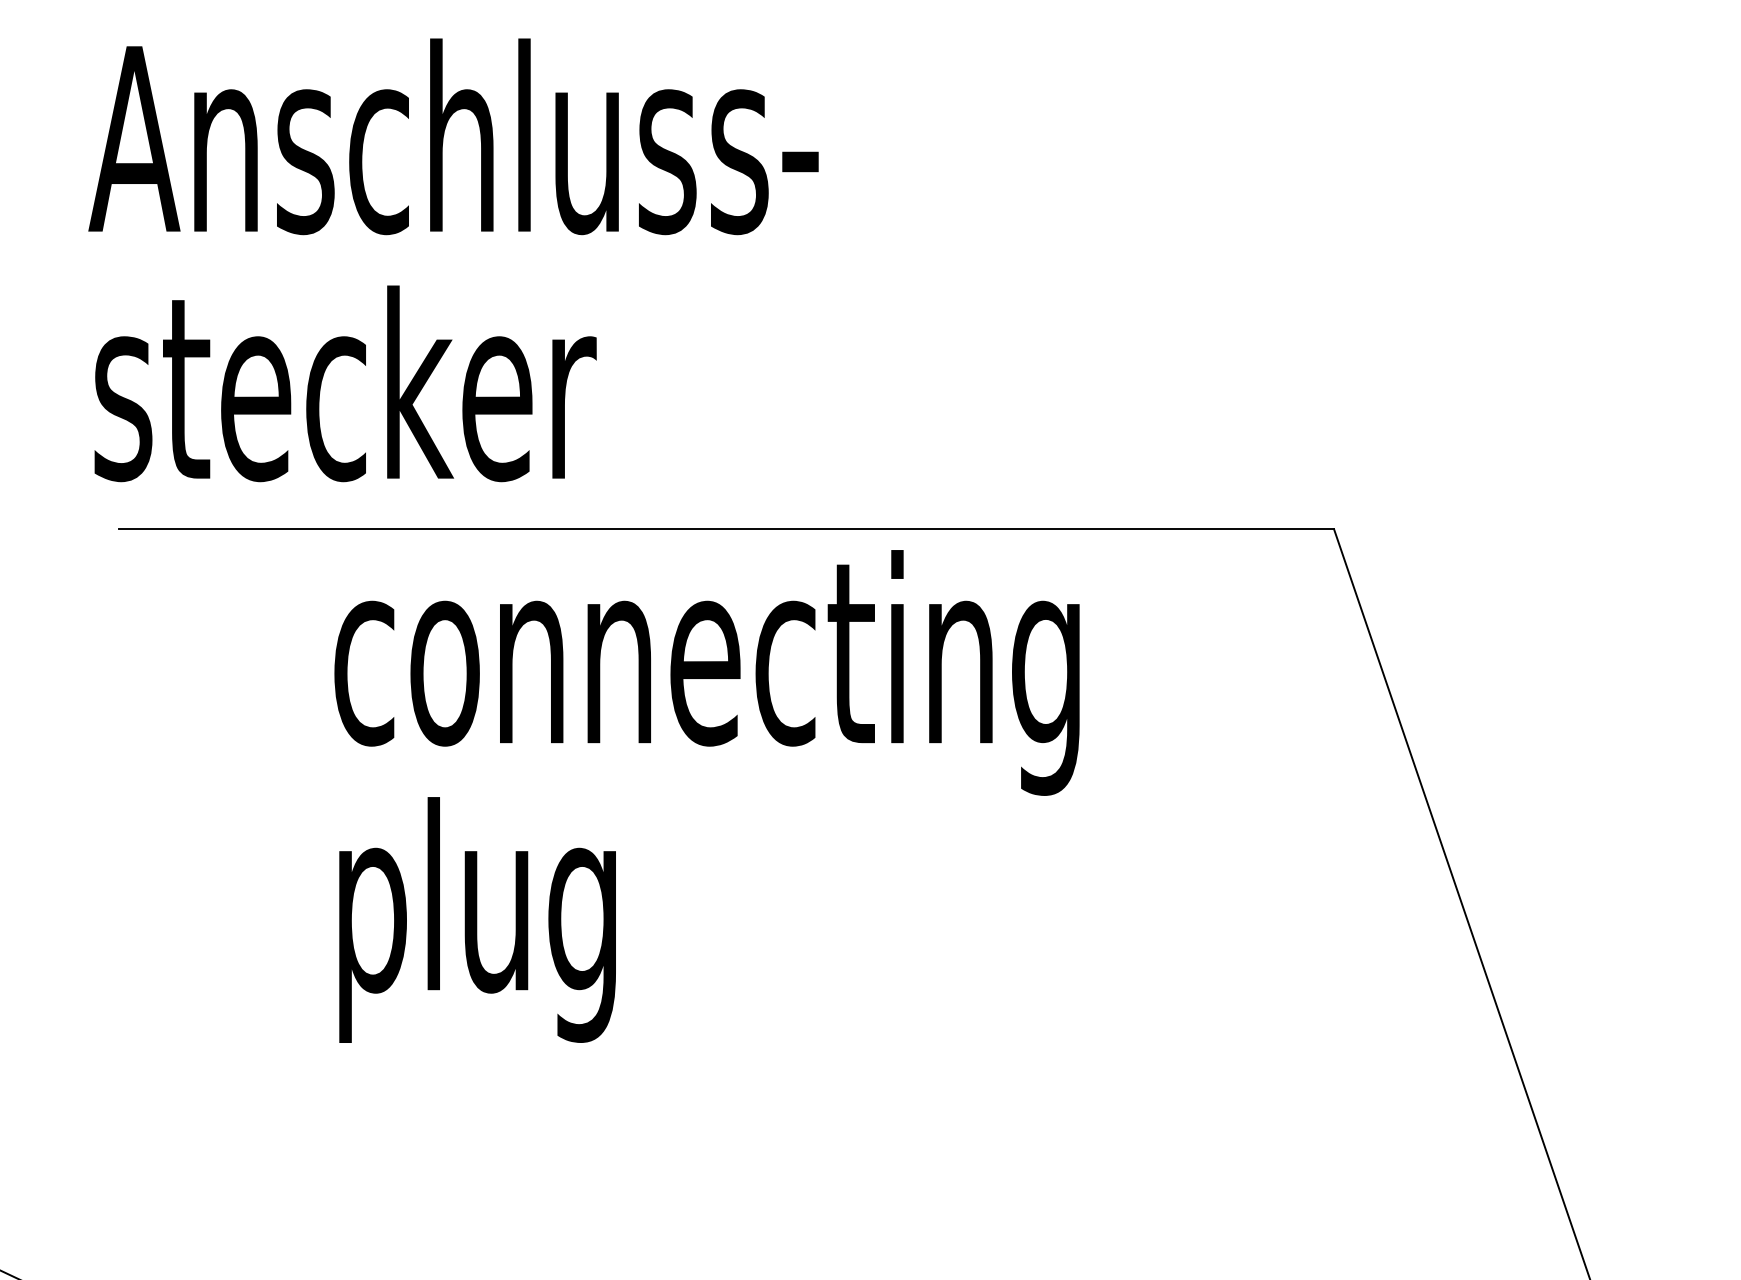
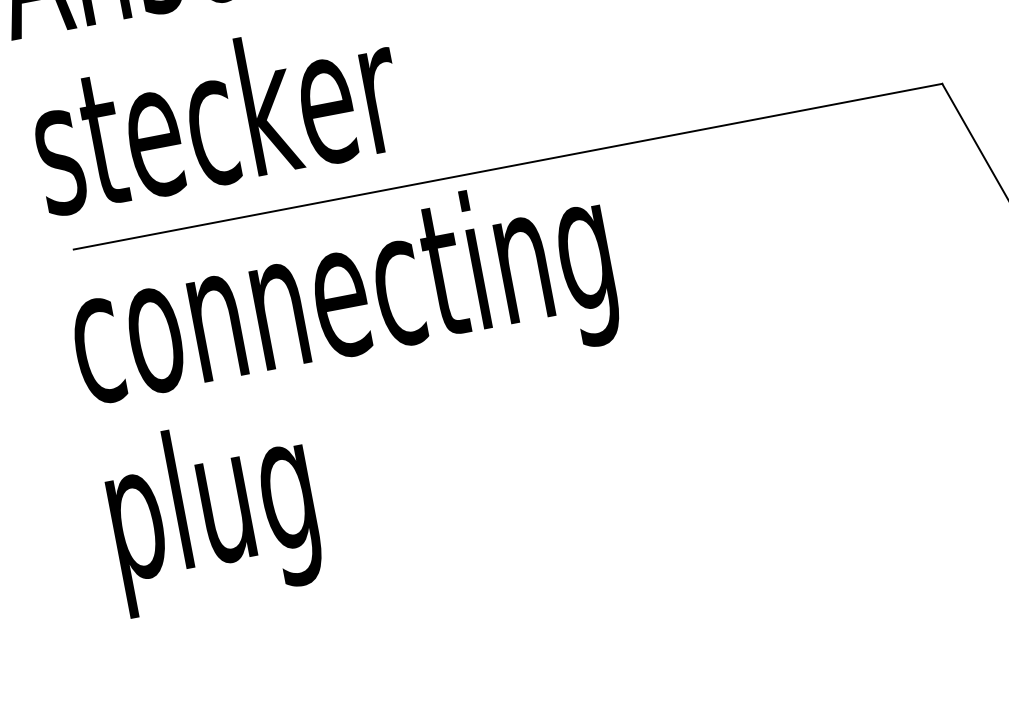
text: (706, 796) -> (359, 392), moved

